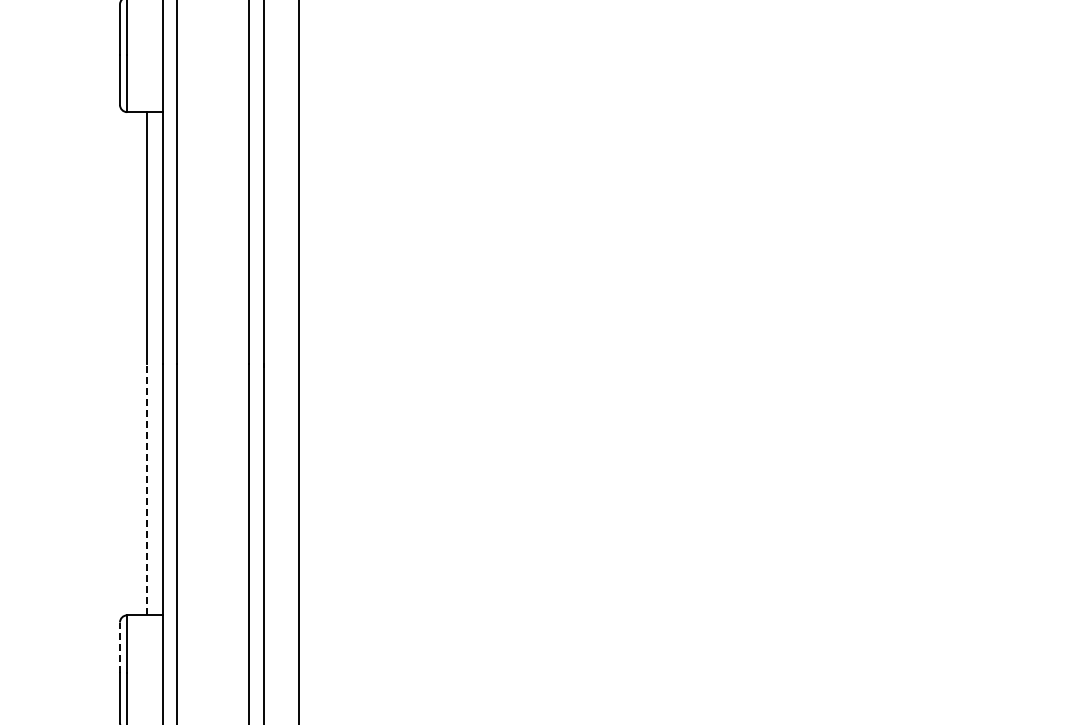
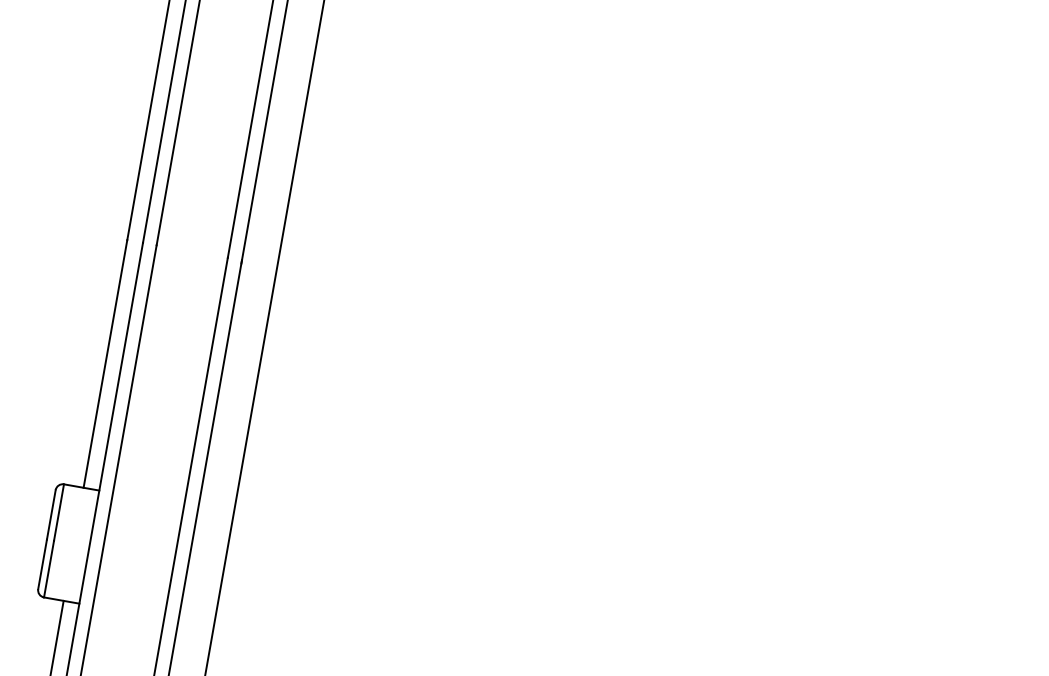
line: (147, 489) -> (105, 363), dashed -> solid
line: (120, 647) -> (51, 514), dashed -> solid

